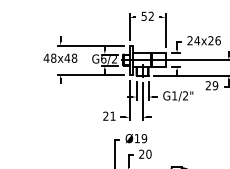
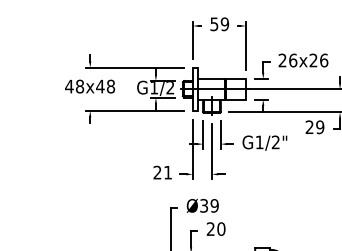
text: (151, 16) -> (225, 24), 52 -> 59
text: (196, 40) -> (292, 60), 24x26 -> 26x26
text: (103, 59) -> (153, 88), G6/2 -> G1/2
text: (136, 138) -> (202, 205), Ø19 -> Ø39

